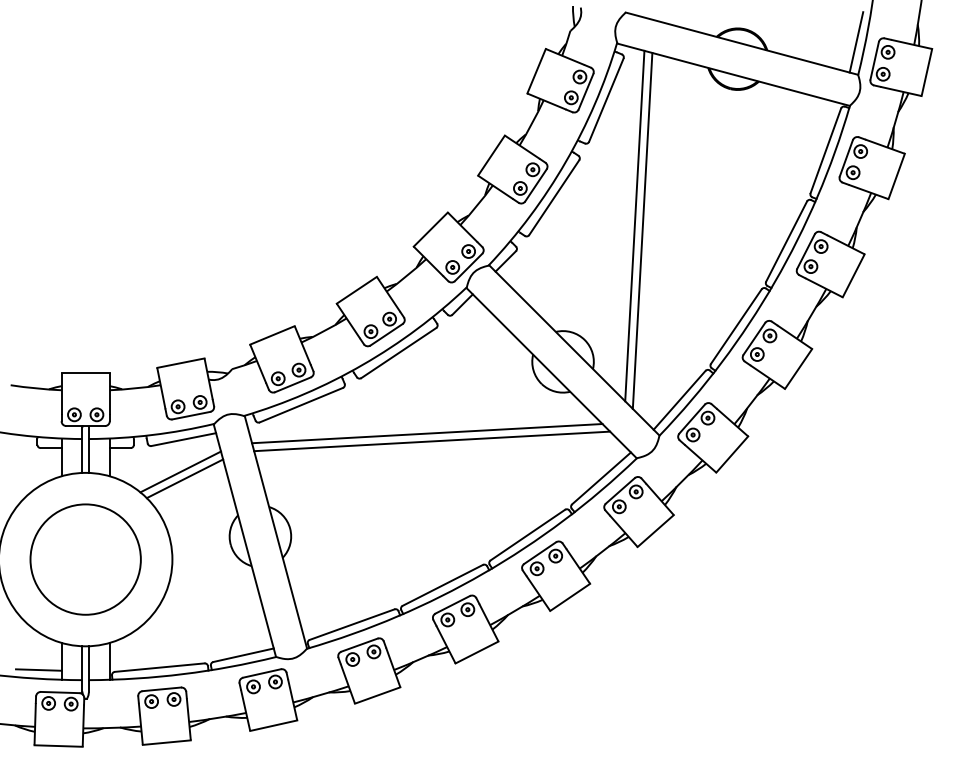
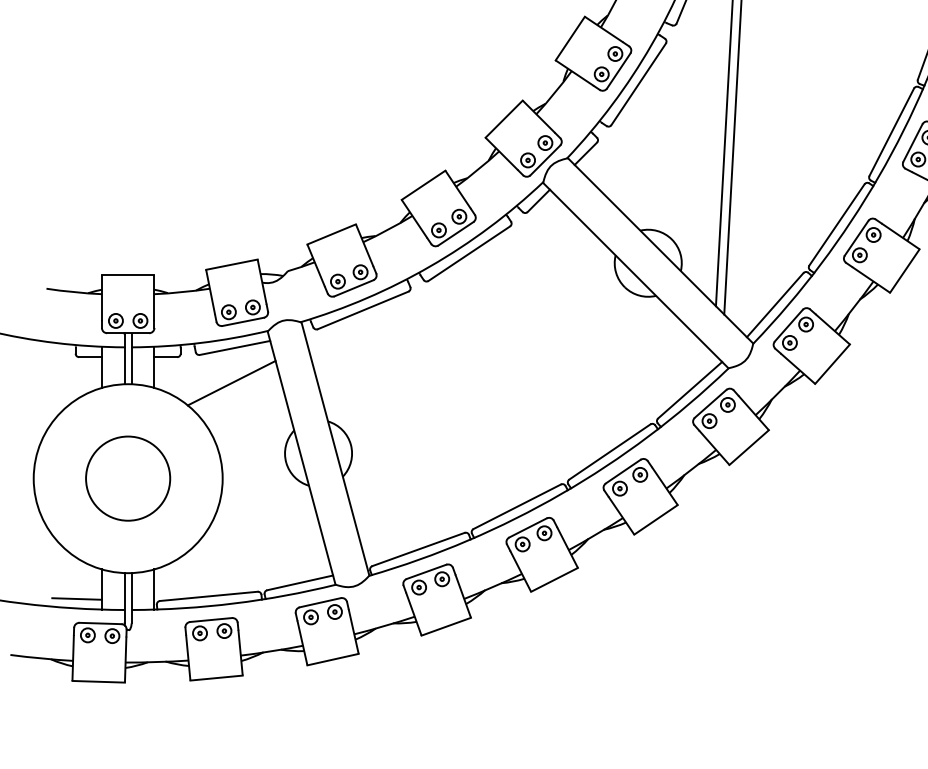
line: (427, 433) -> (500, 341), removed
line: (432, 441) -> (506, 350), removed
line: (184, 478) -> (235, 390), removed
circle: (85, 559) -> (127, 478), size x0.7

